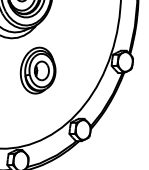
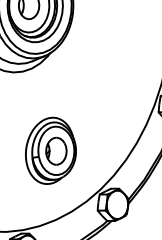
part: (37, 70) -> (50, 150), moved

